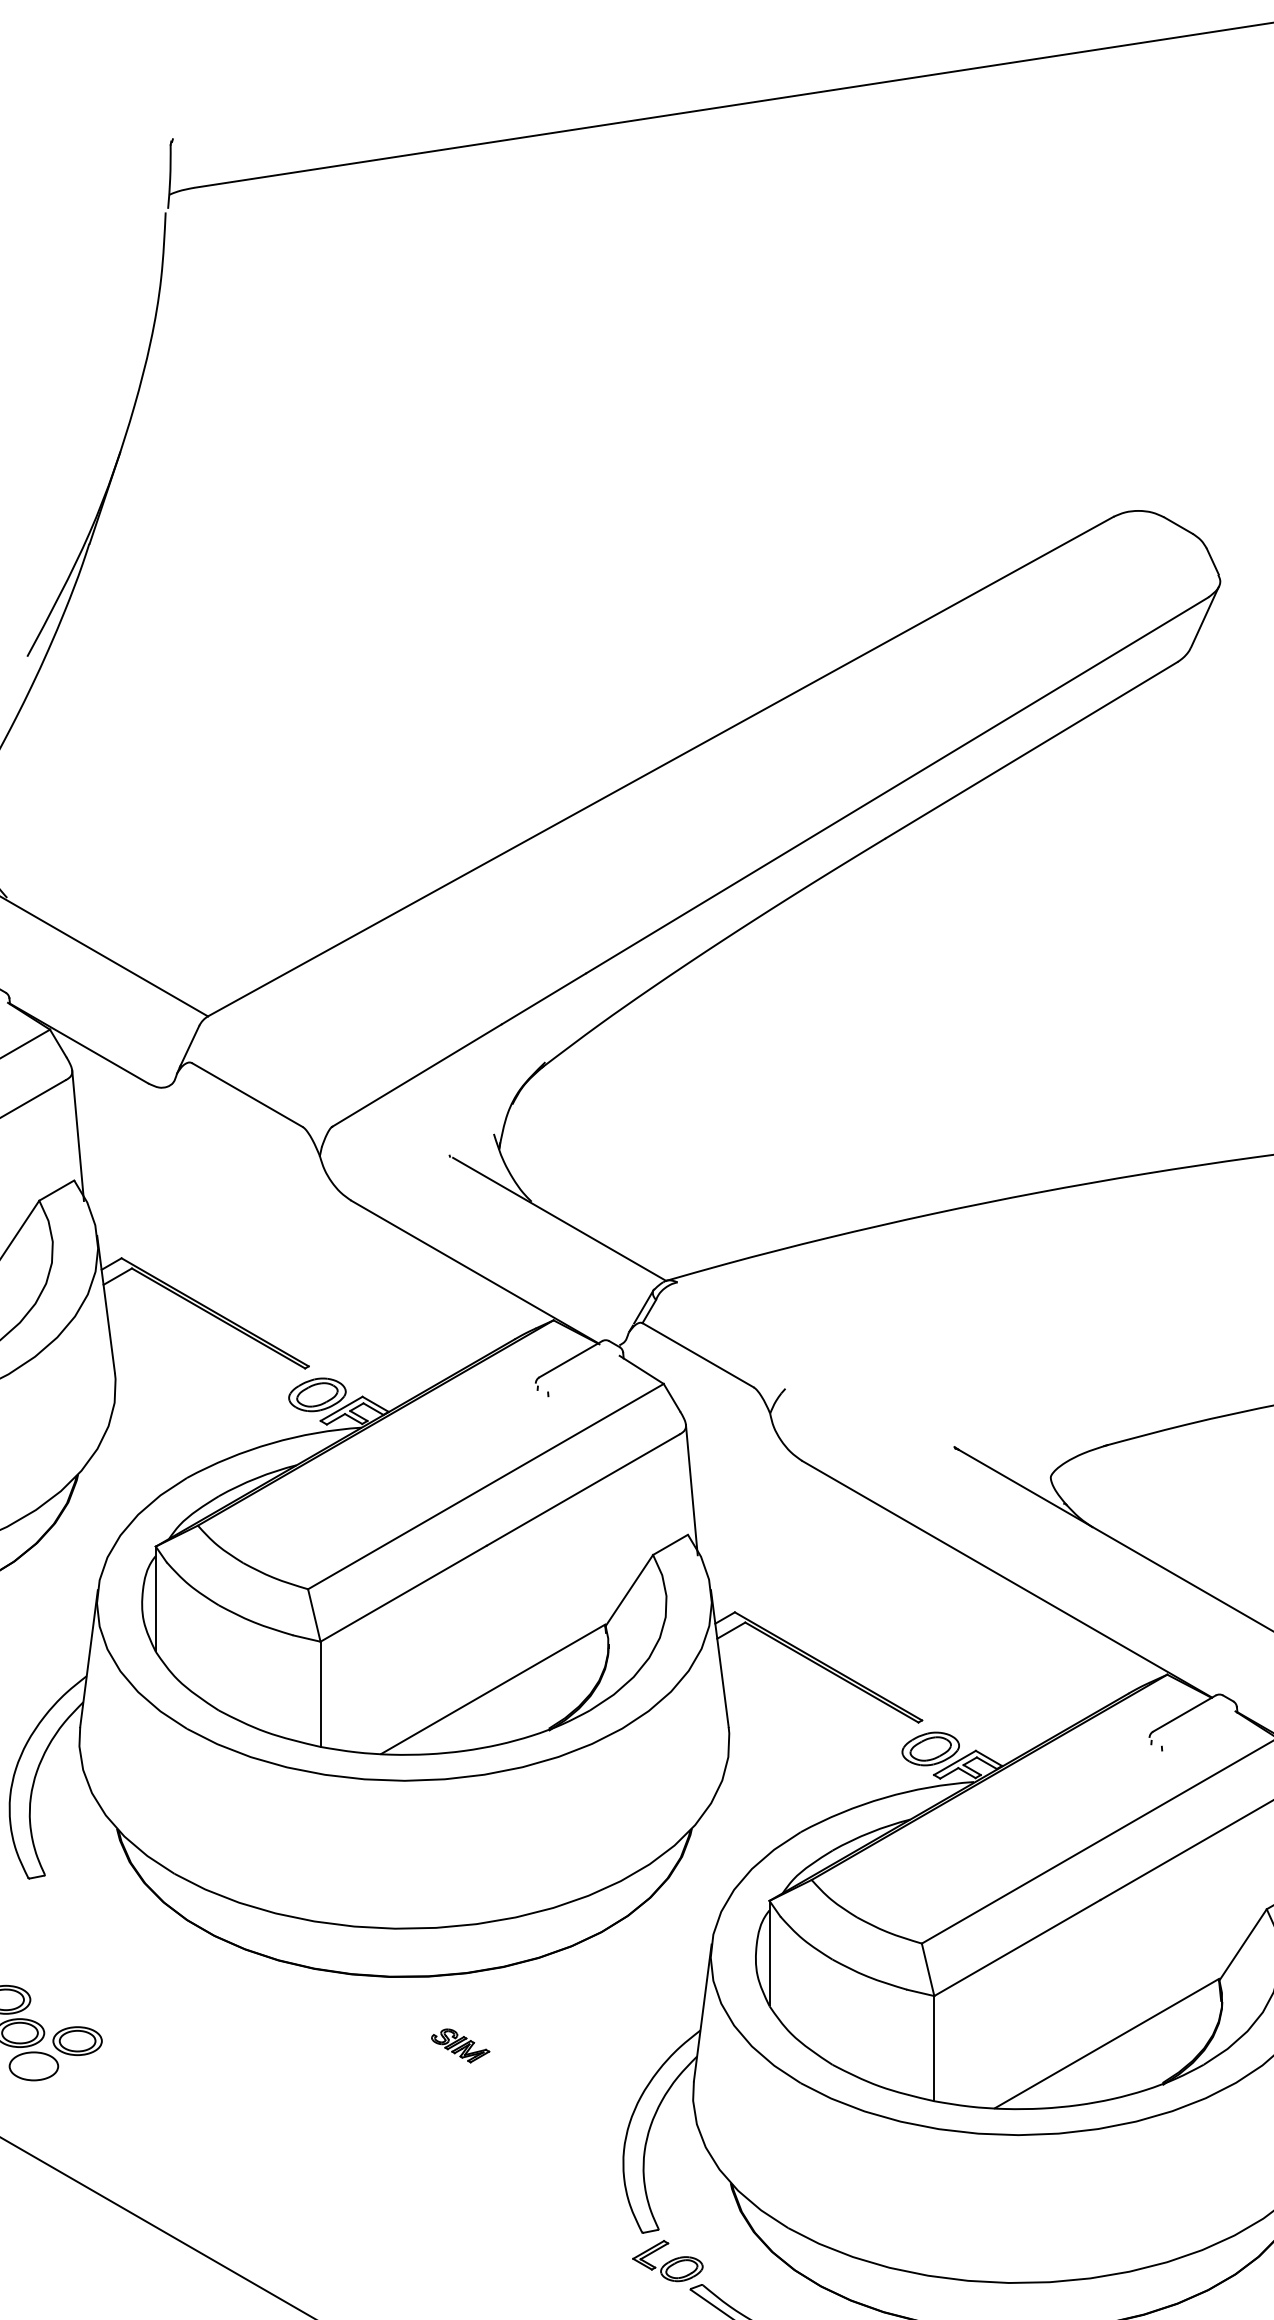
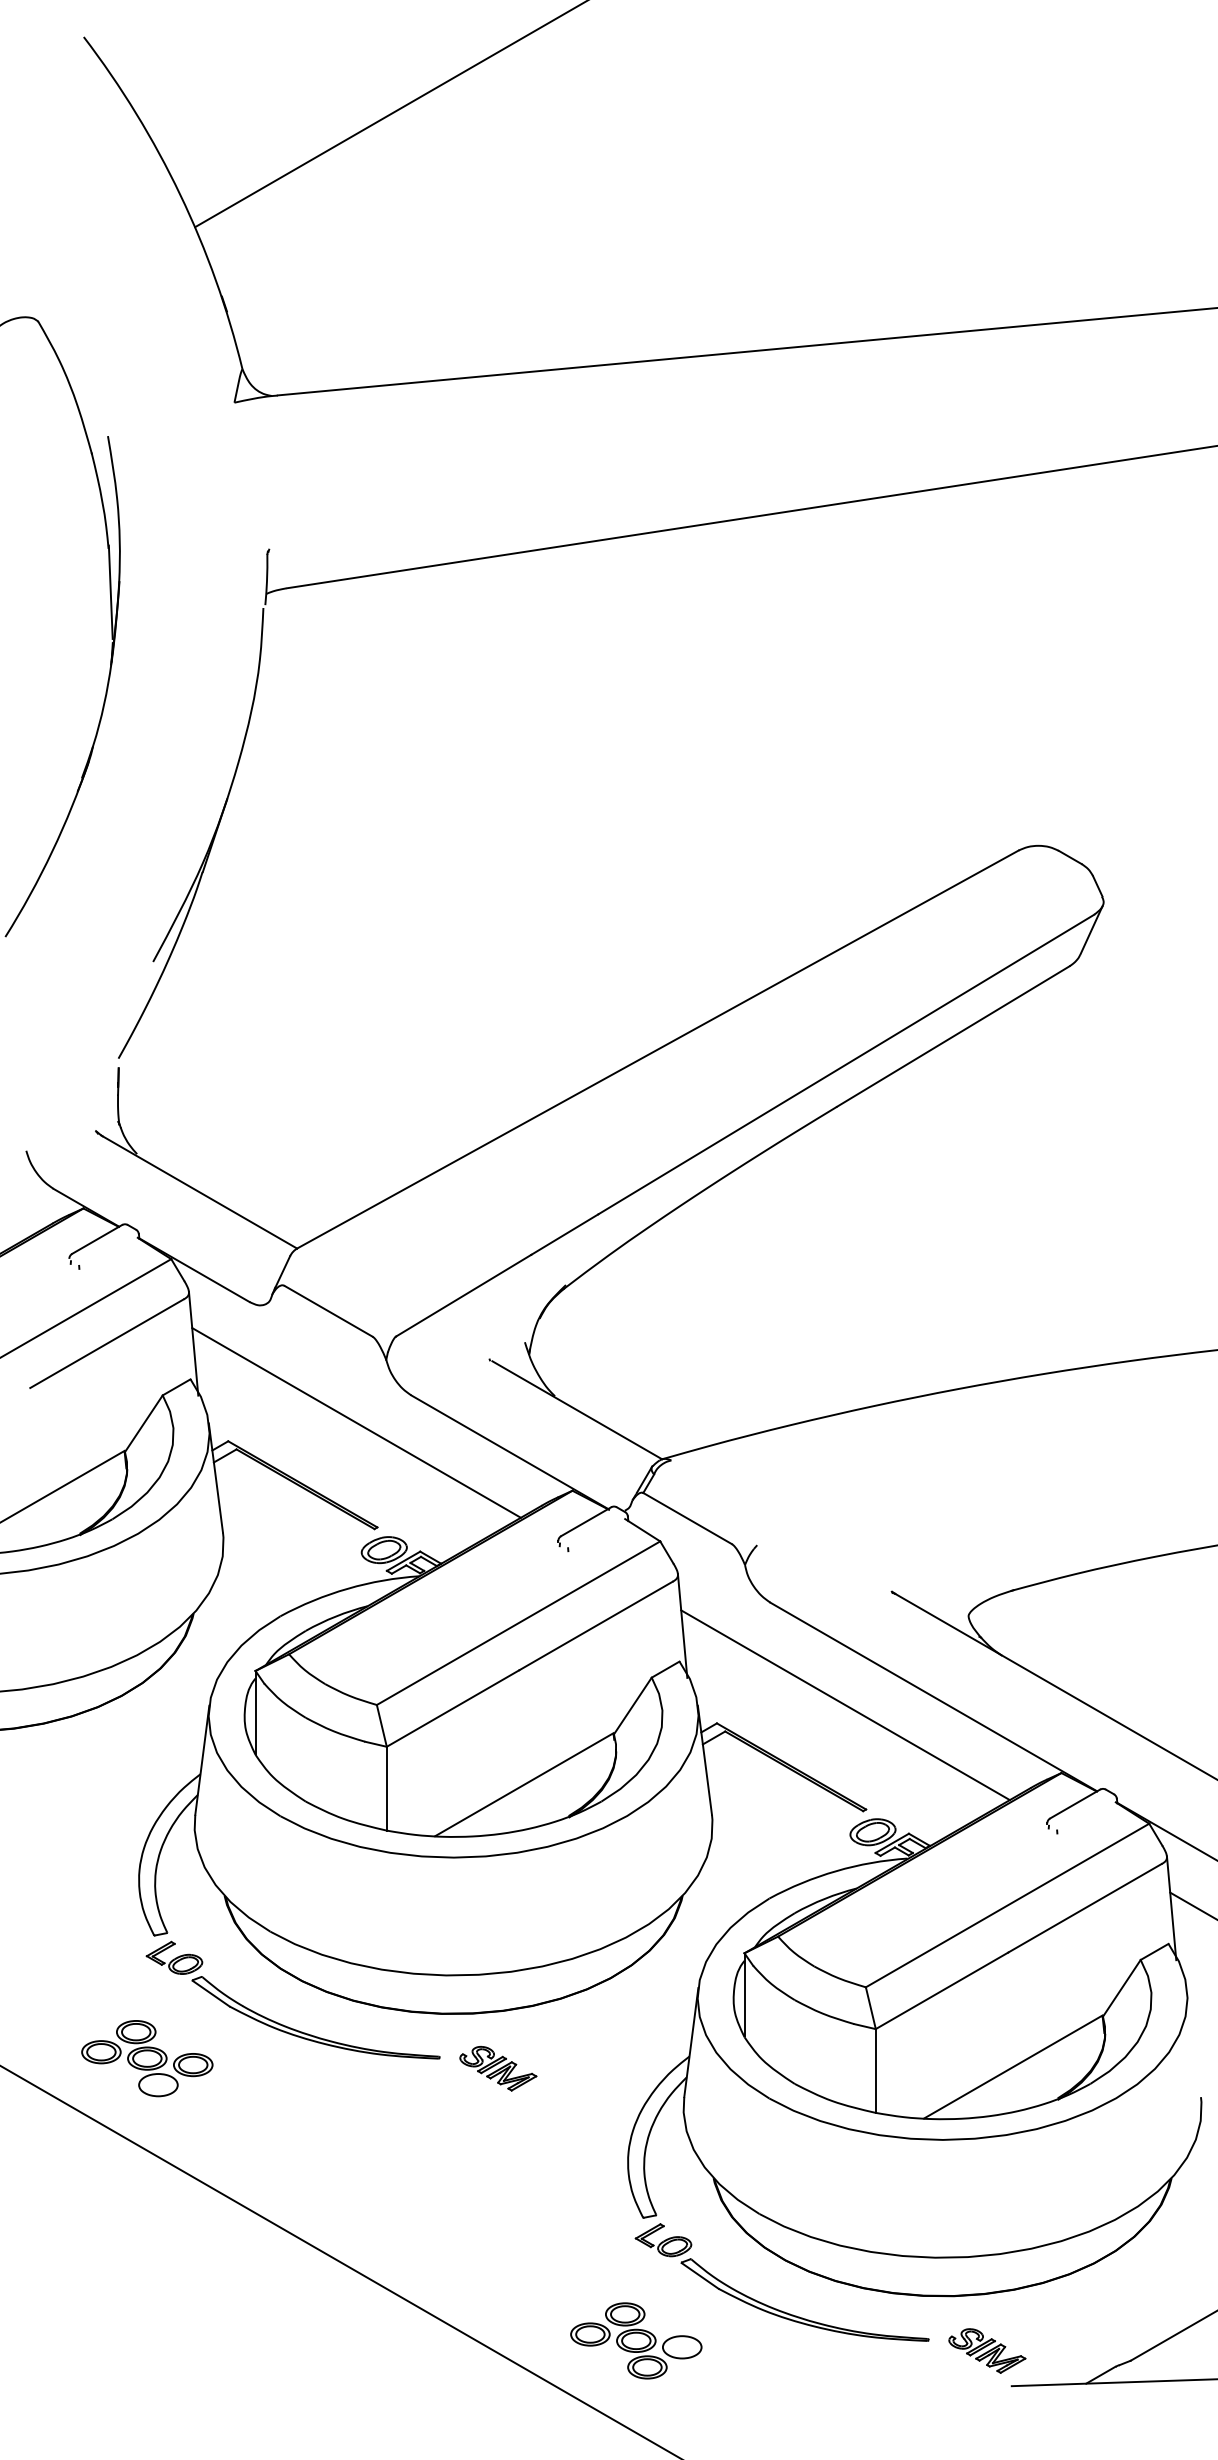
line: (282, 1234) -> (356, 1422), added
line: (896, 1589) -> (845, 1705), added
part: (190, 1990) -> (283, 2024), added
part: (460, 2045) -> (498, 2068), size x1.67

